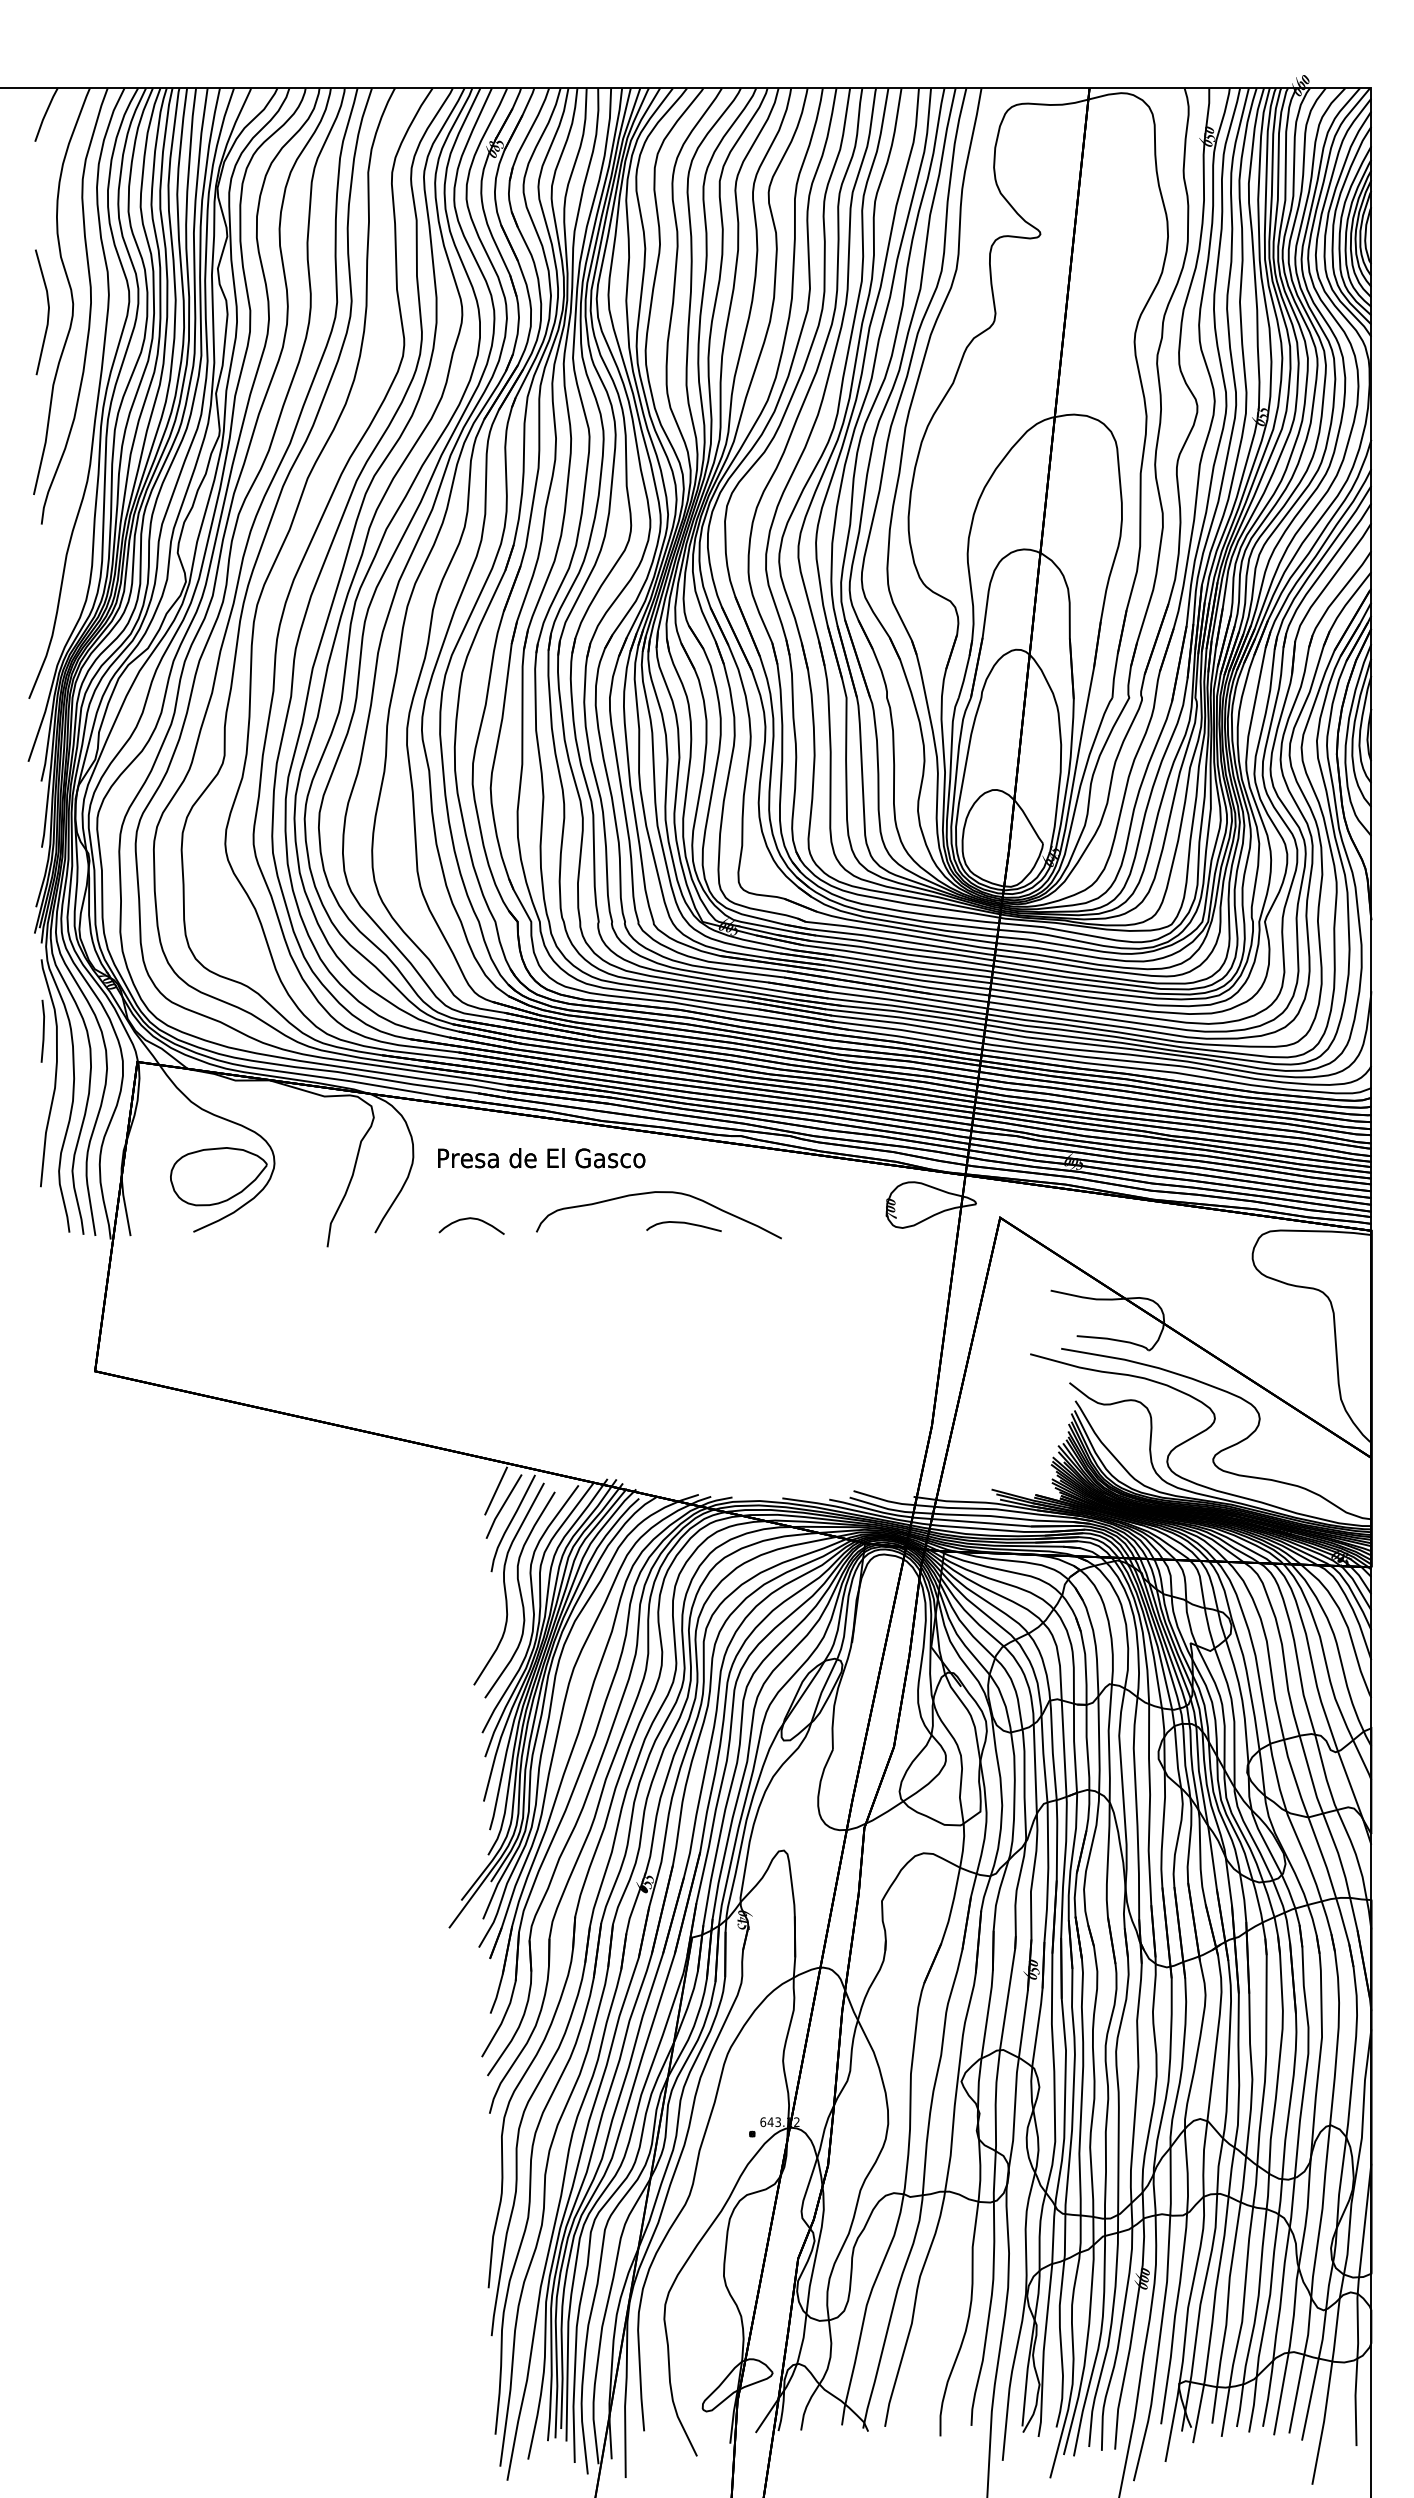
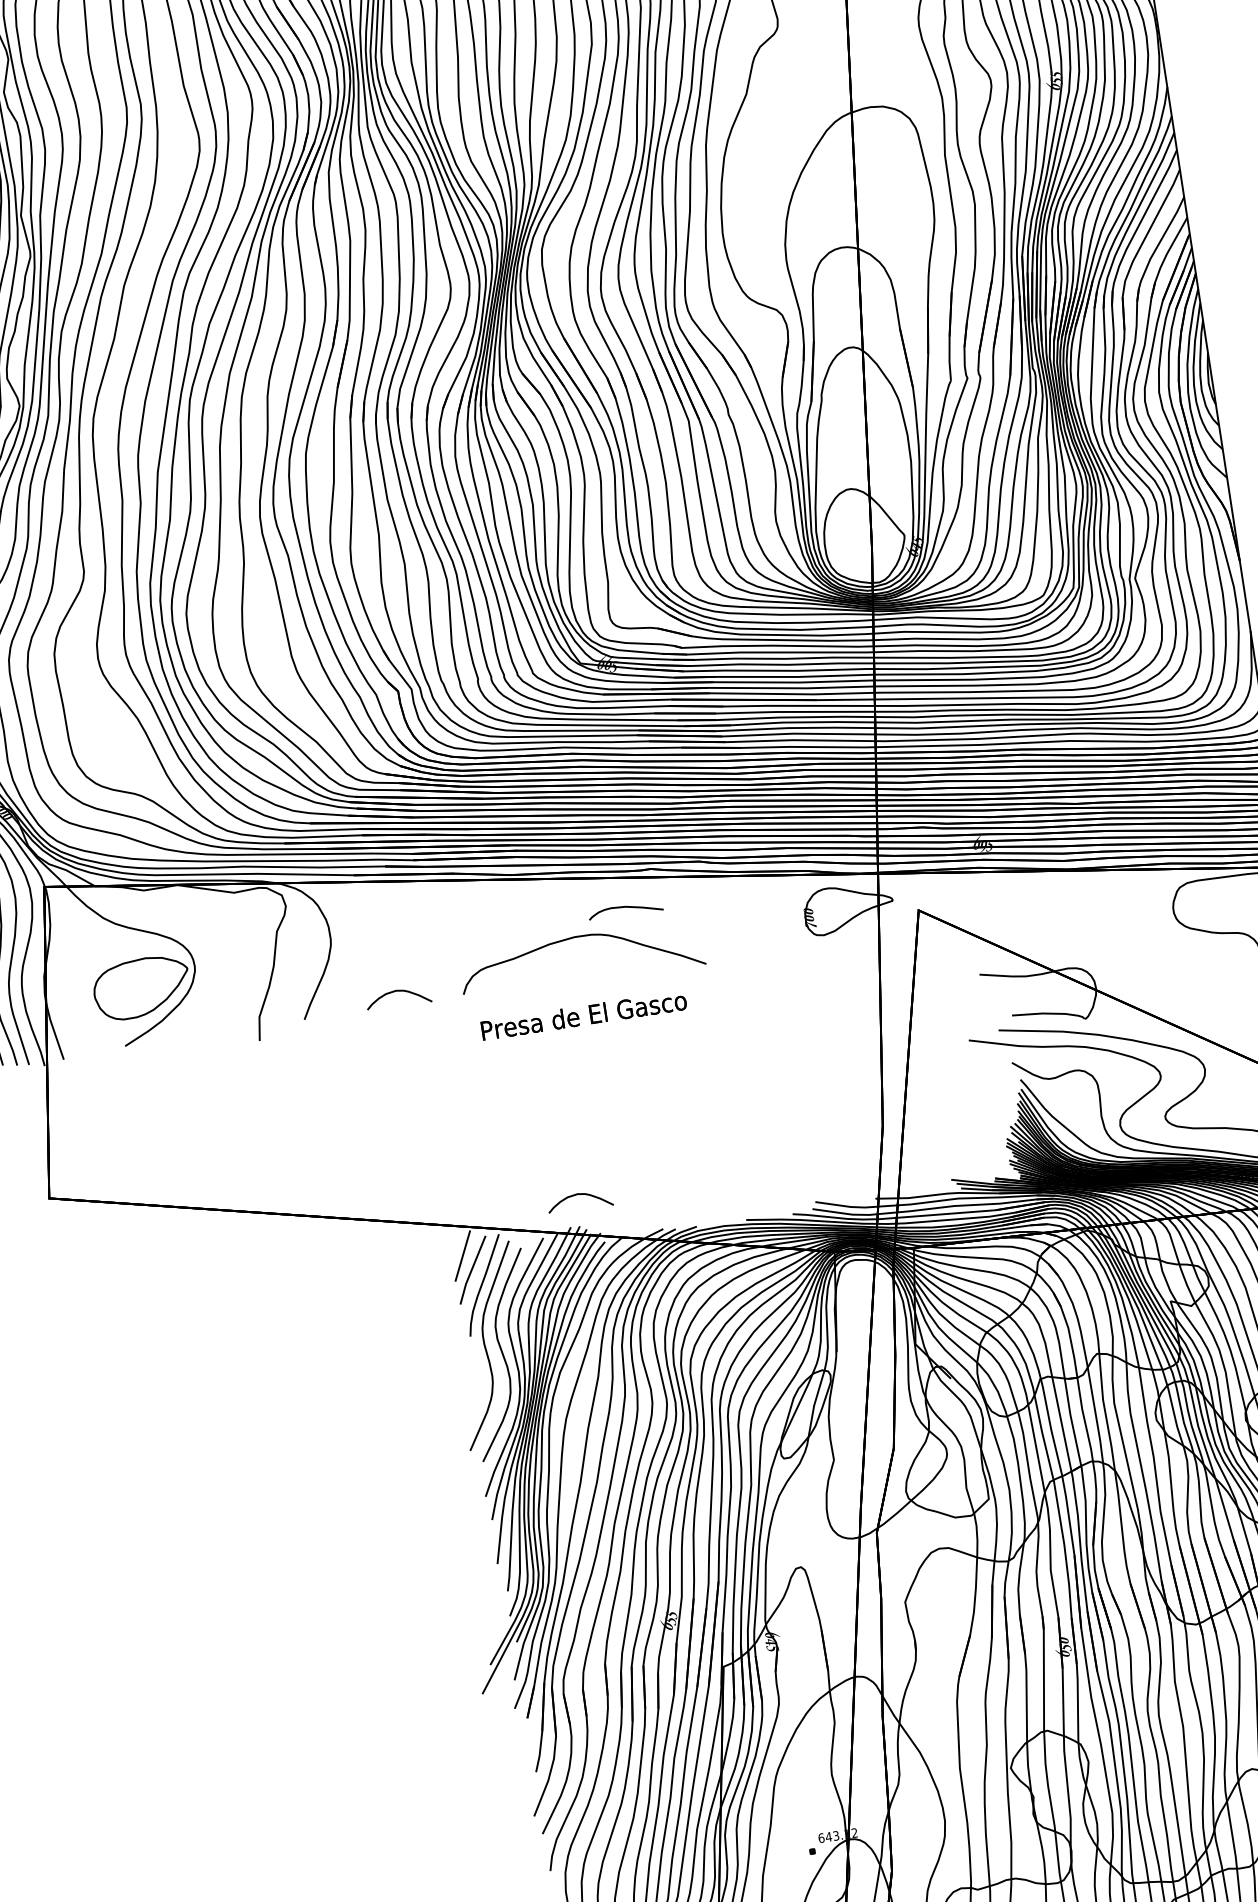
text: (541, 1158) -> (583, 1015), moved
curve: (683, 1223) -> (624, 907), moved
curve: (620, 1448) -> (579, 1195), added

